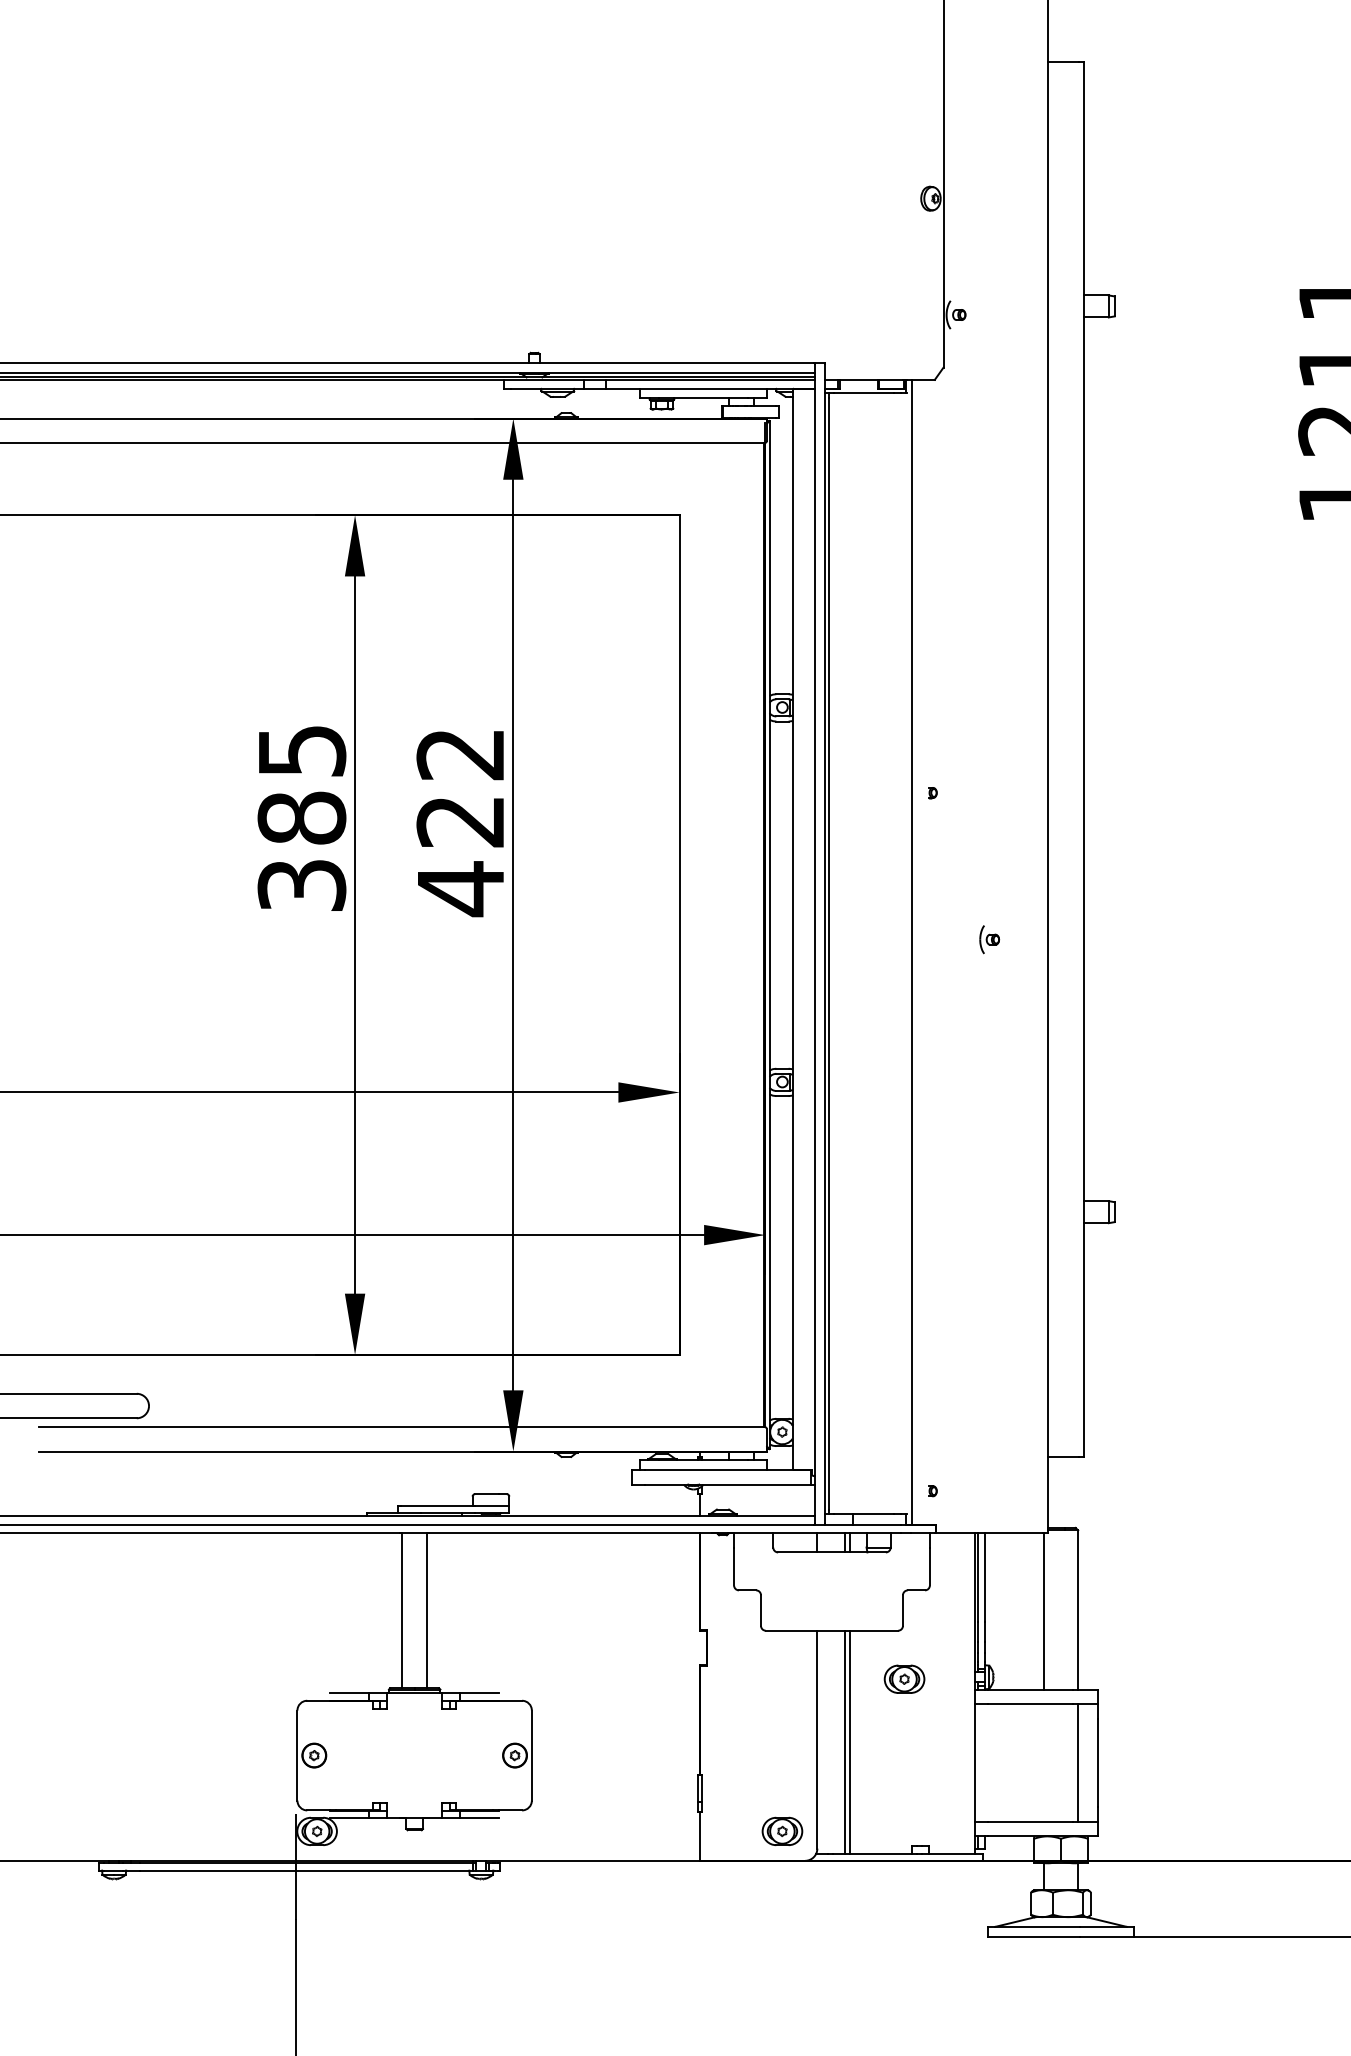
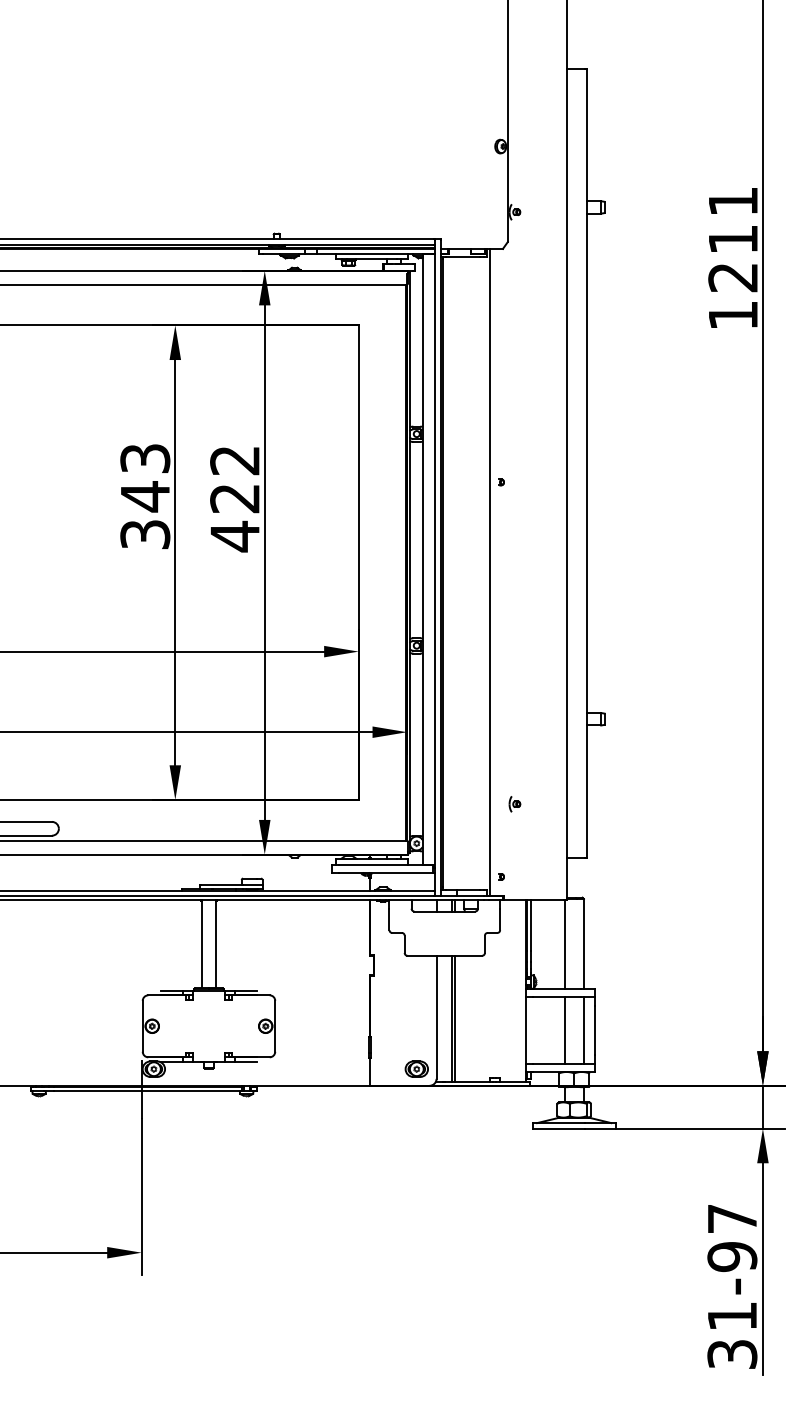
text: (302, 786) -> (145, 478), 385 -> 343
part: (988, 940) -> (514, 804), moved
part: (903, 1678) -> (485, 982), removed
line: (1043, 1762) -> (564, 1030), added

